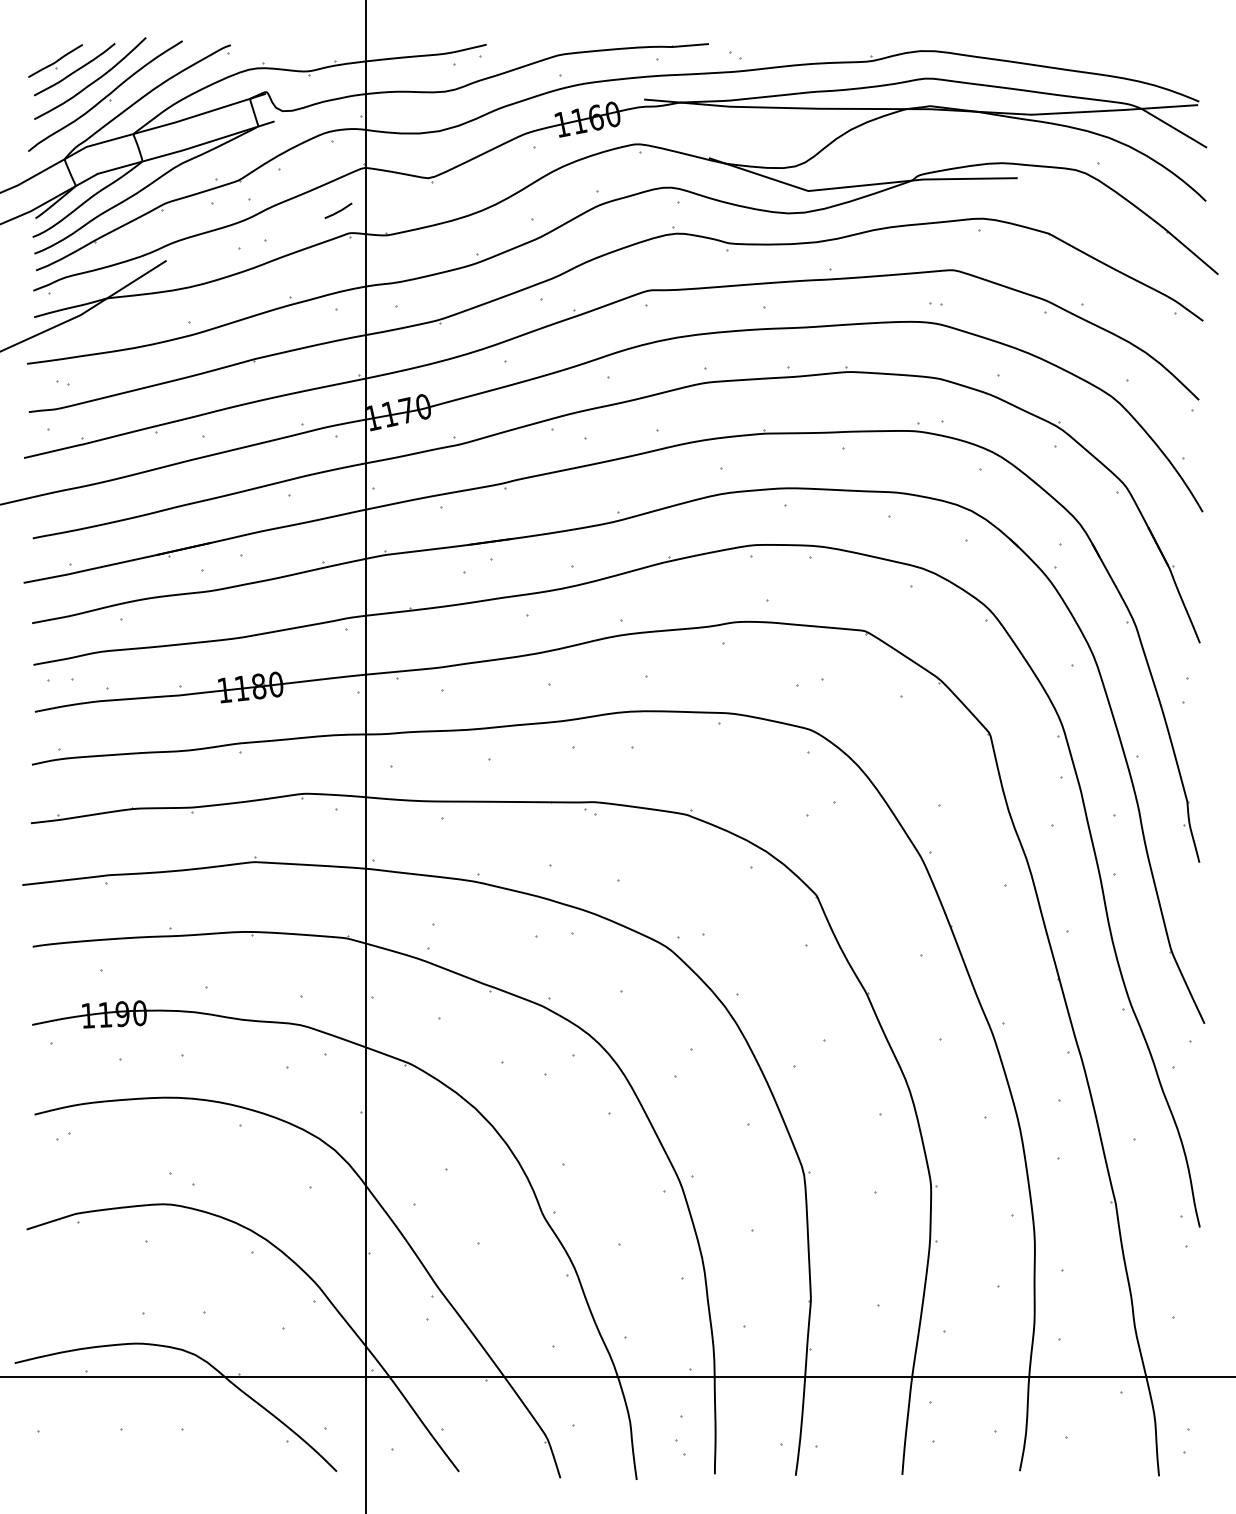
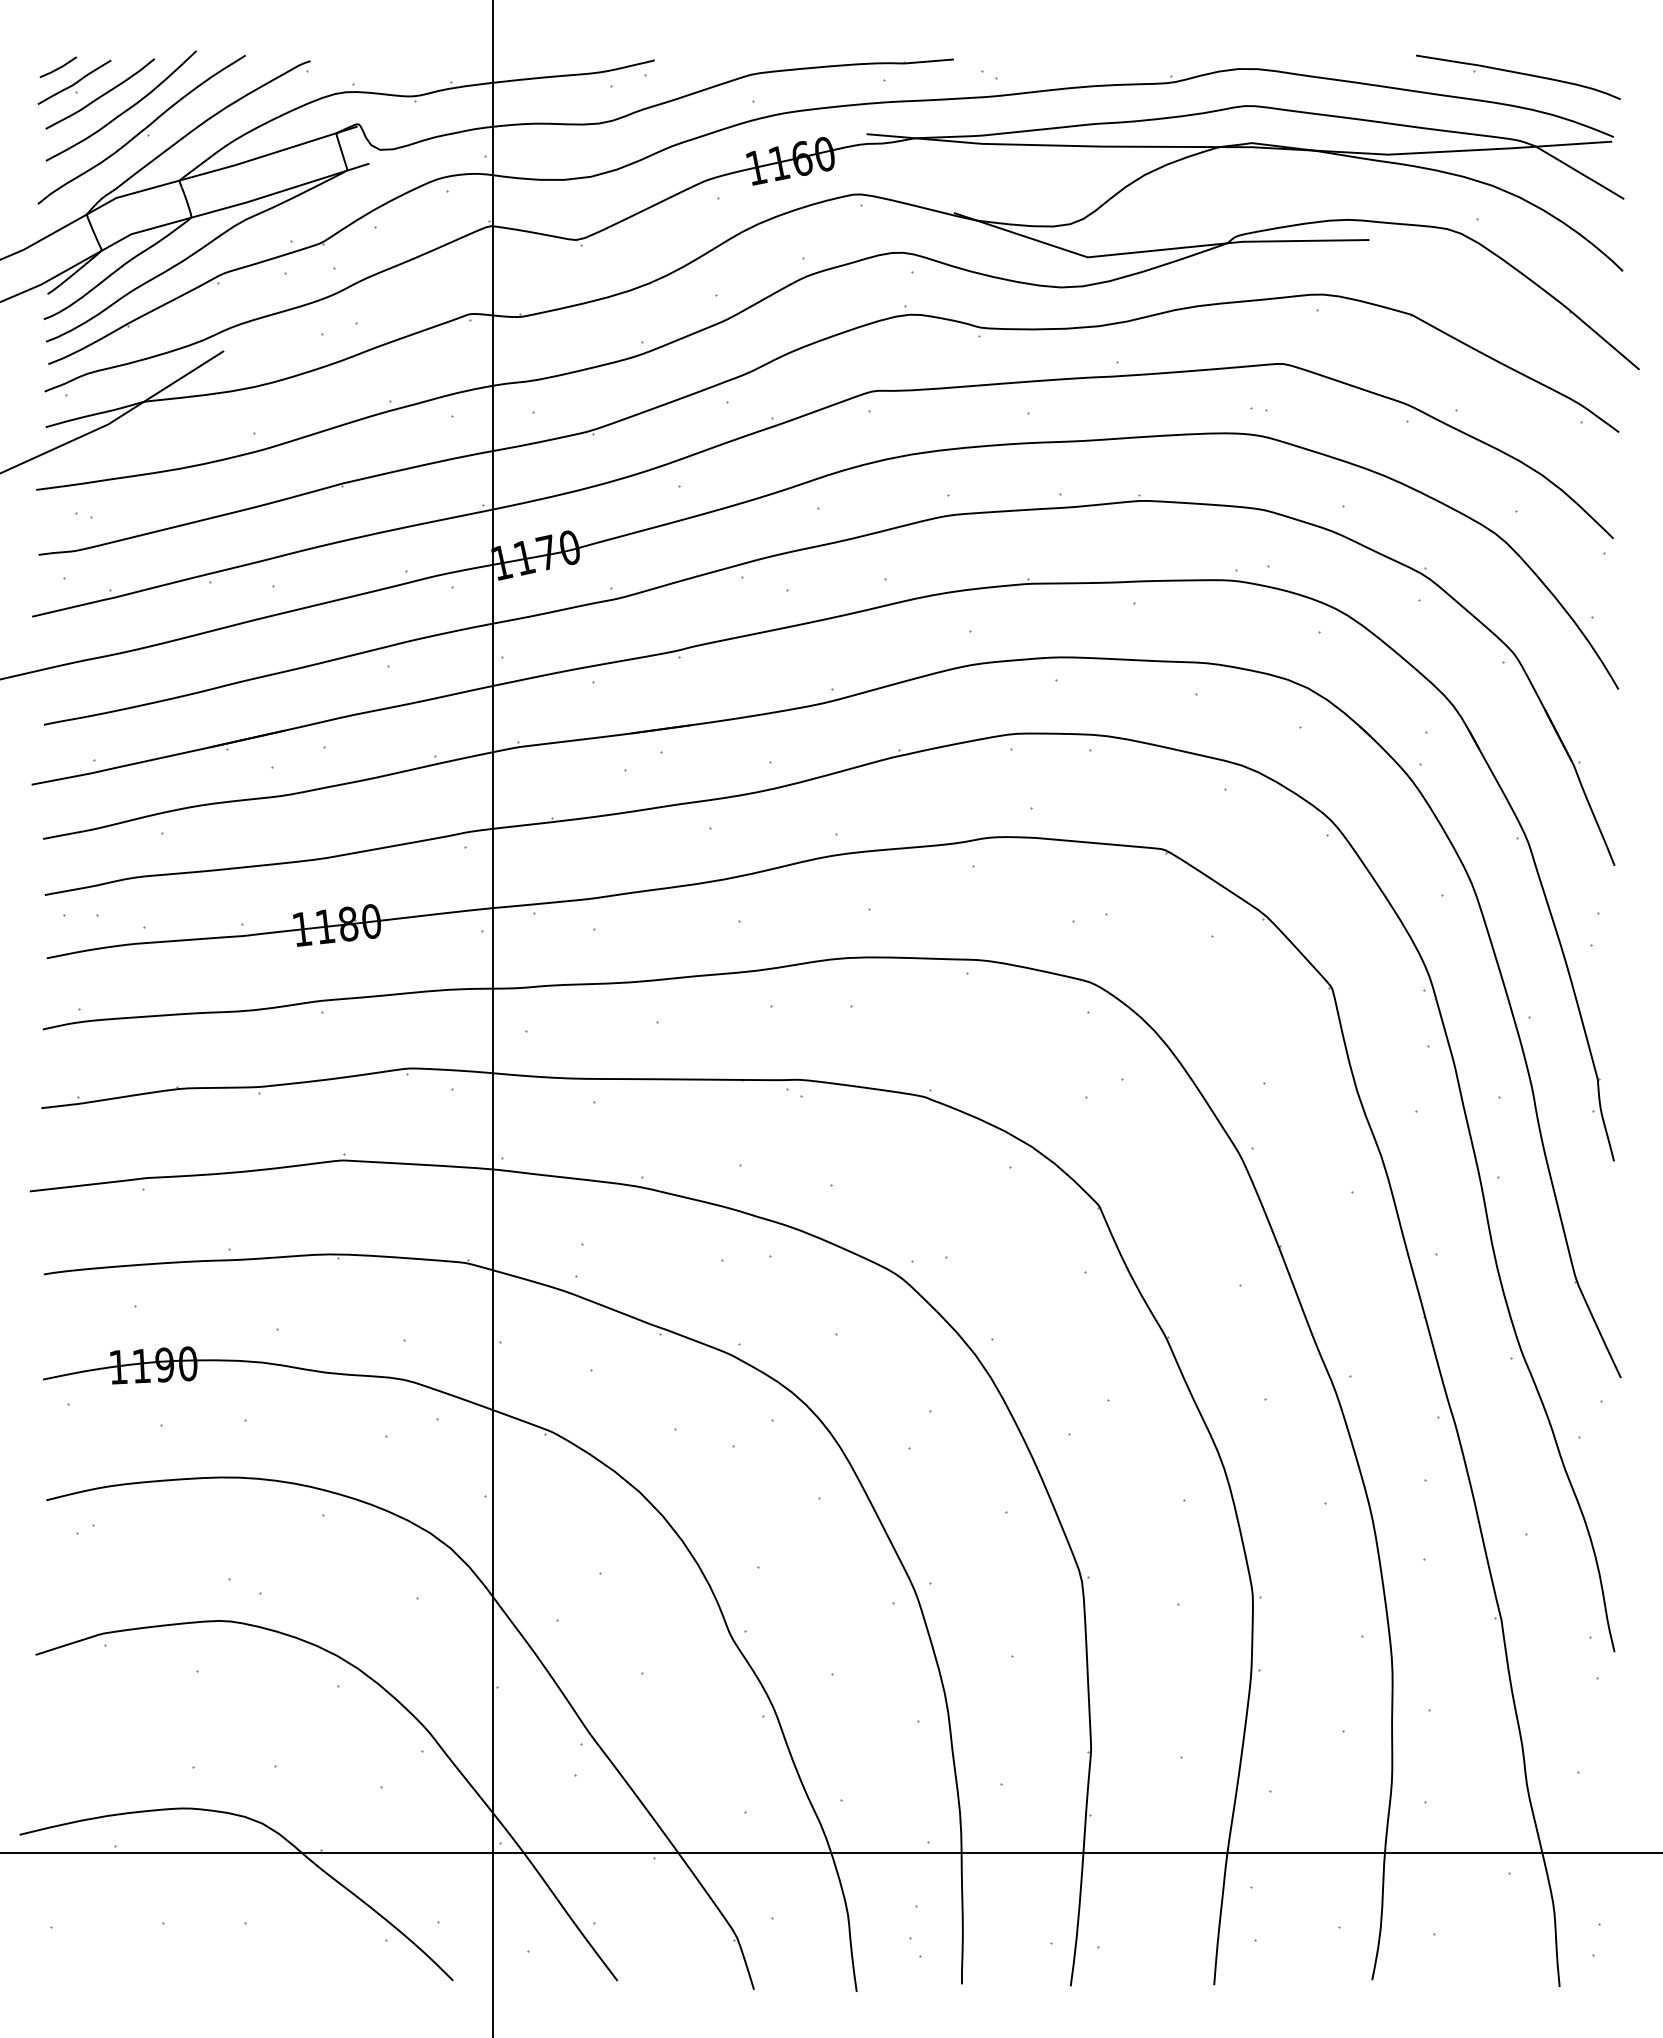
part: (1128, 57) -> (1518, 77), added
line: (338, 210) -> (58, 66), moved

